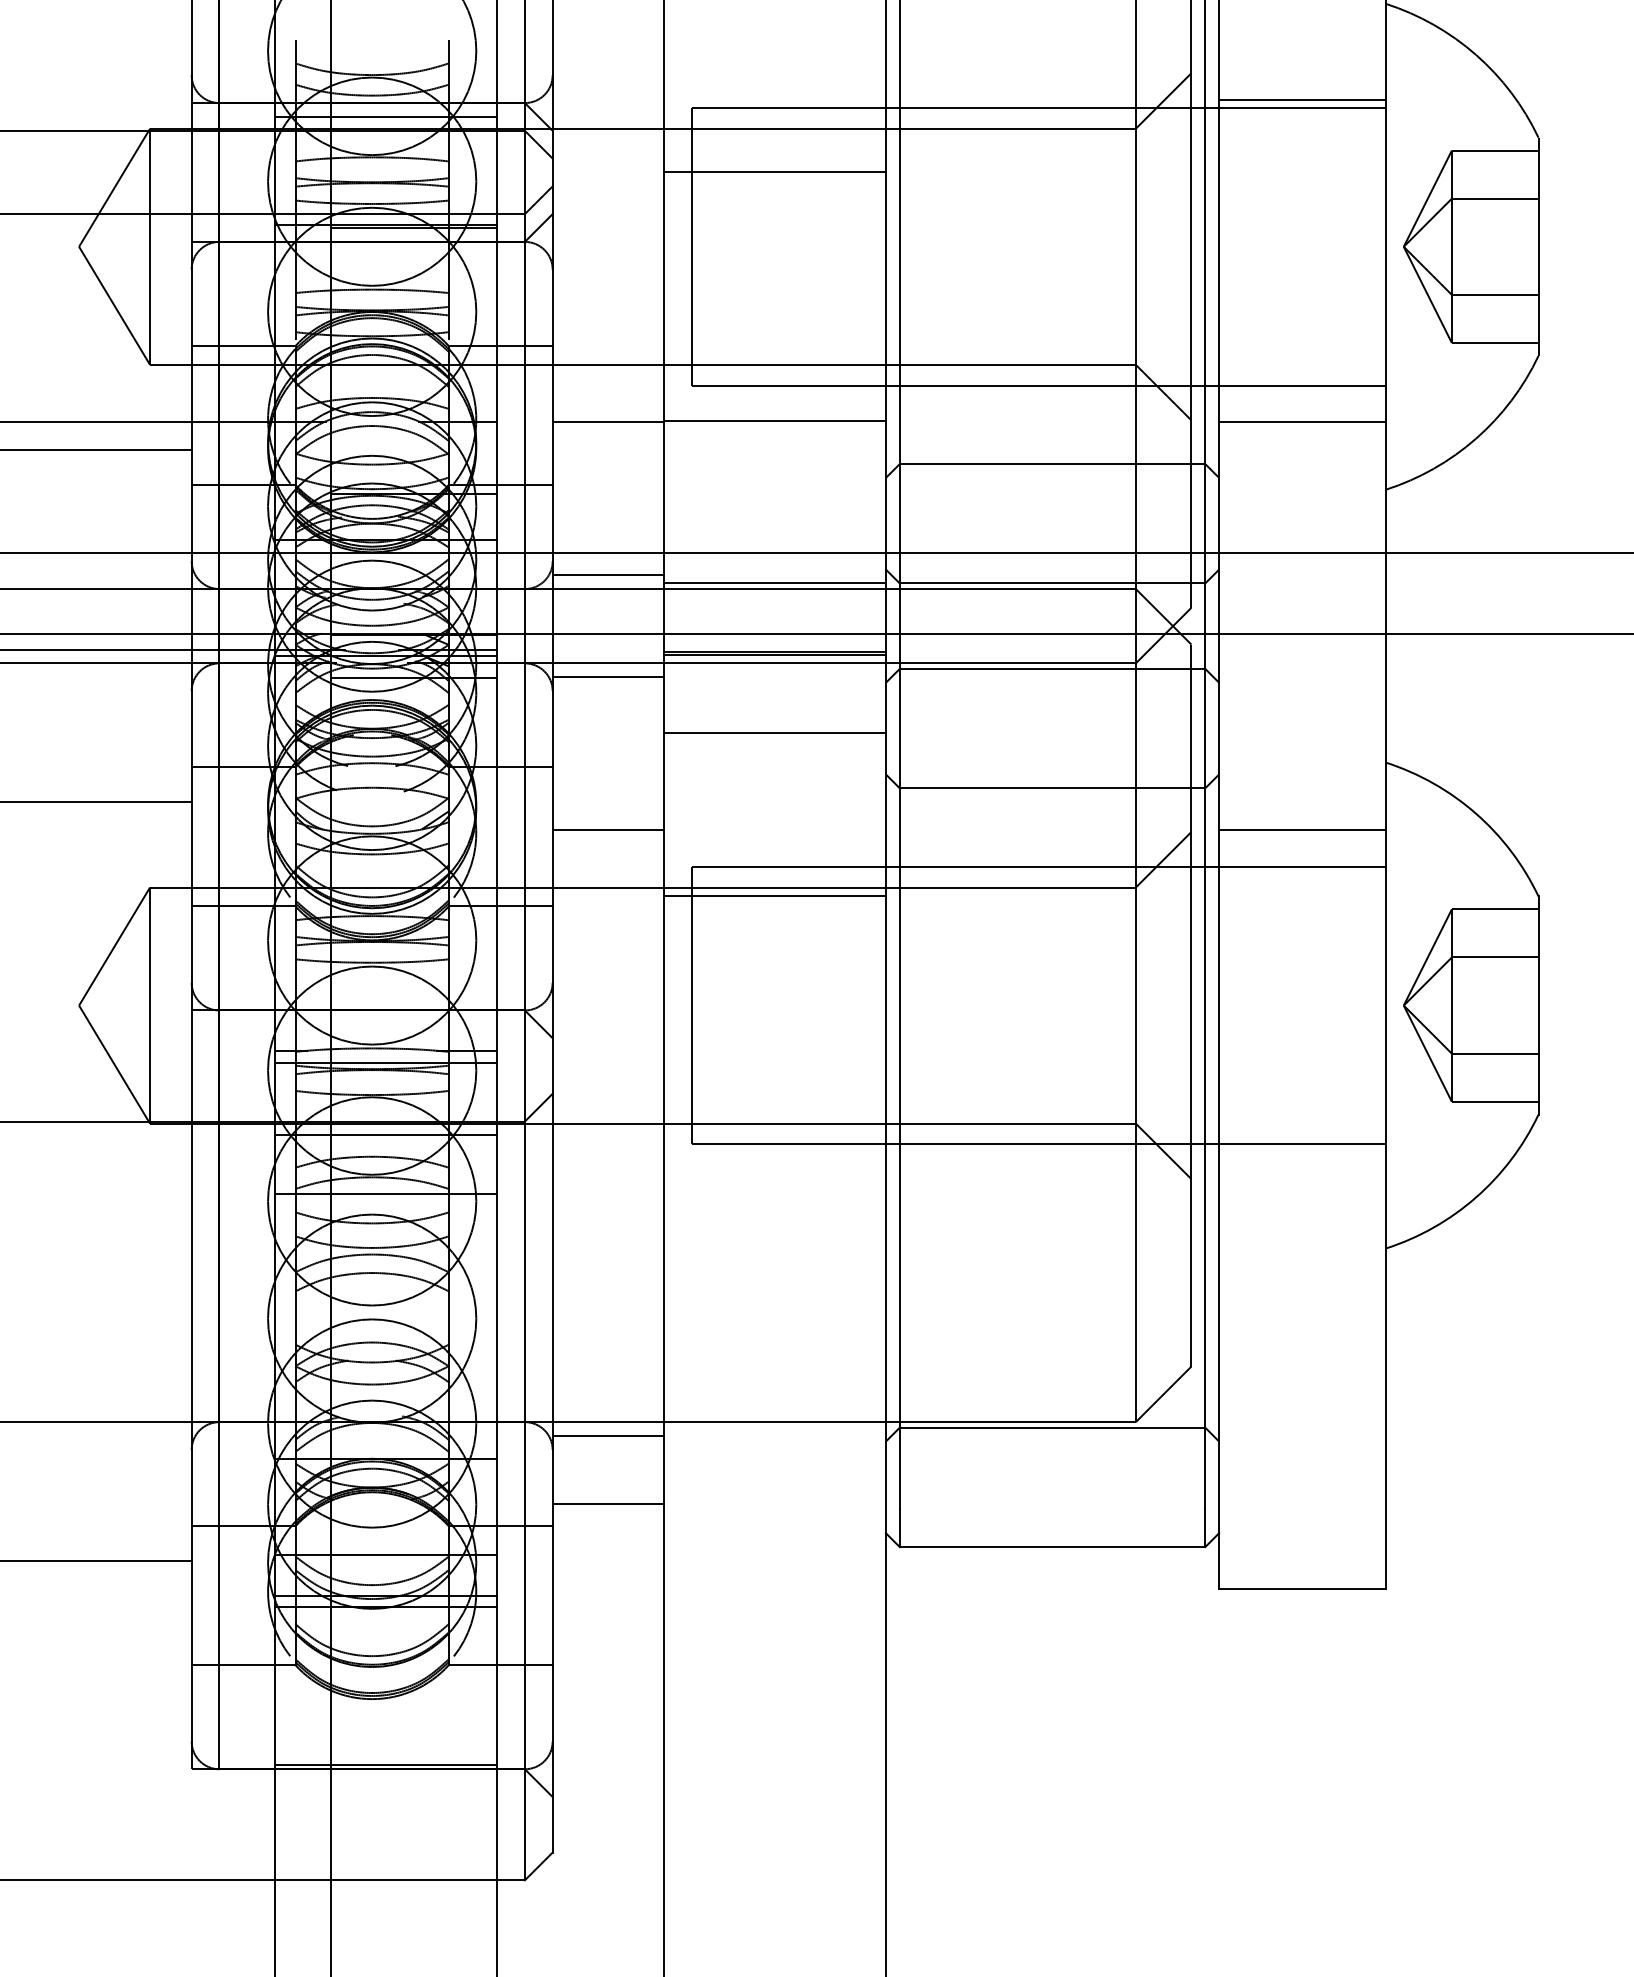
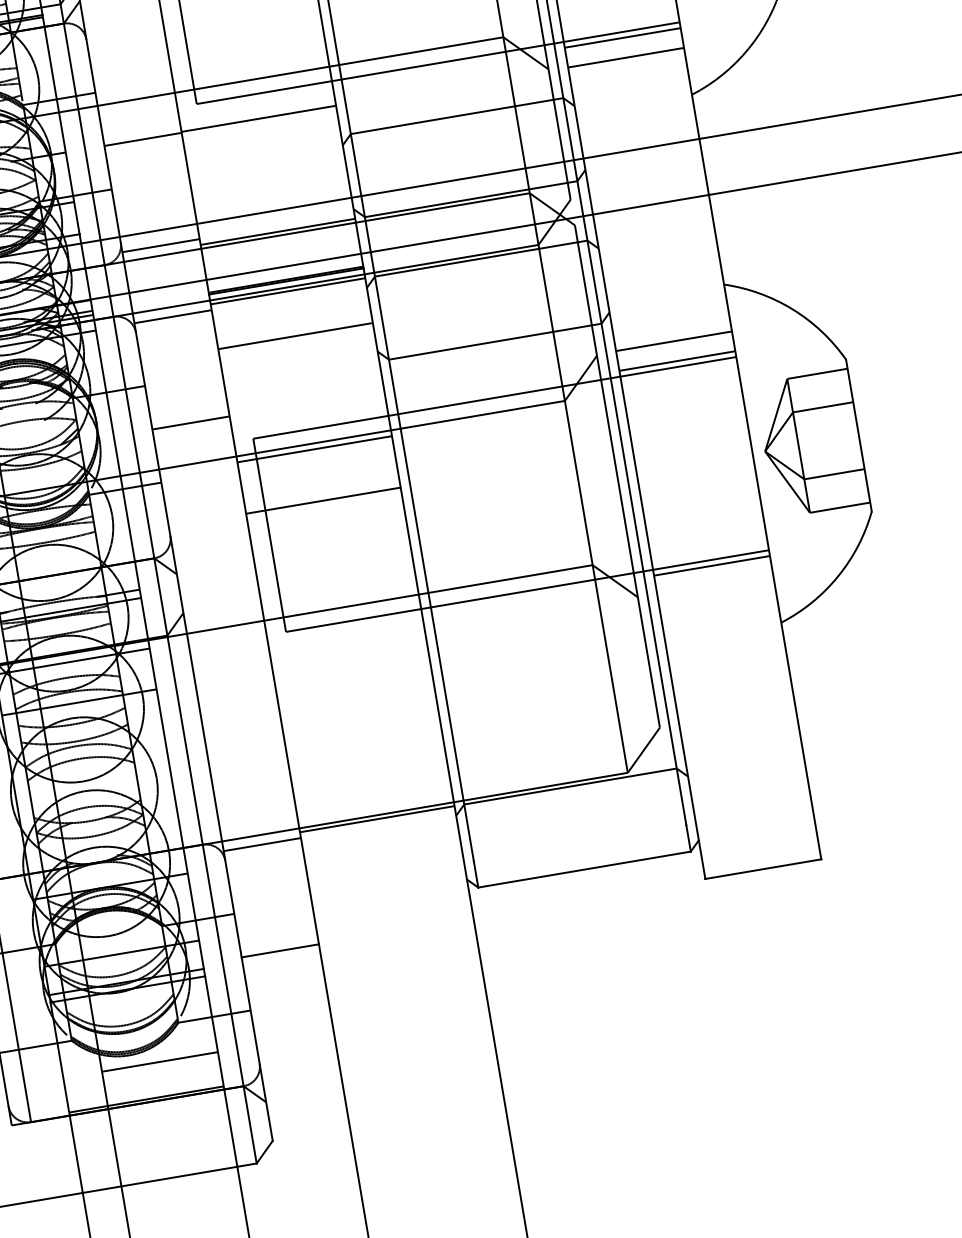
line: (1302, 393) -> (622, 37), added
line: (774, 668) -> (287, 291), added
line: (1302, 858) -> (677, 361), added
line: (774, 969) -> (323, 500), added
line: (1302, 1152) -> (712, 565), added
line: (774, 1427) -> (377, 819), added
line: (607, 1503) -> (279, 950), moved
line: (413, 1715) -> (159, 1061), added

